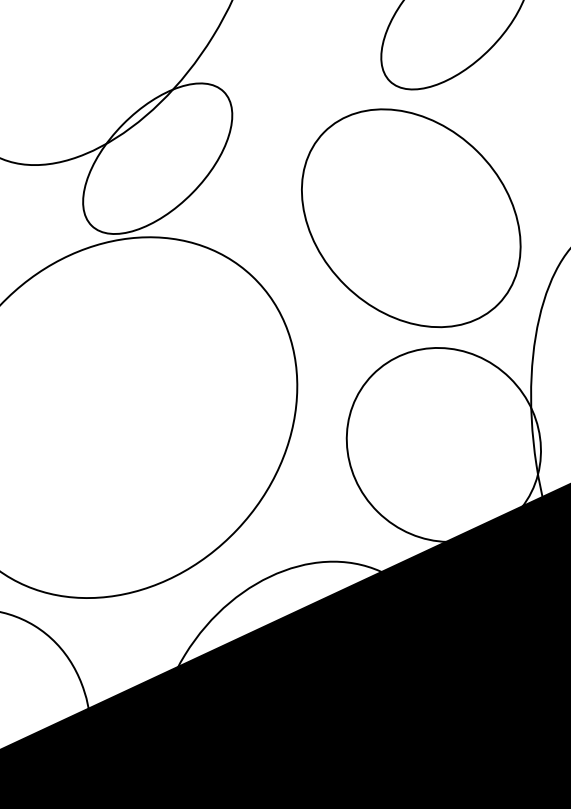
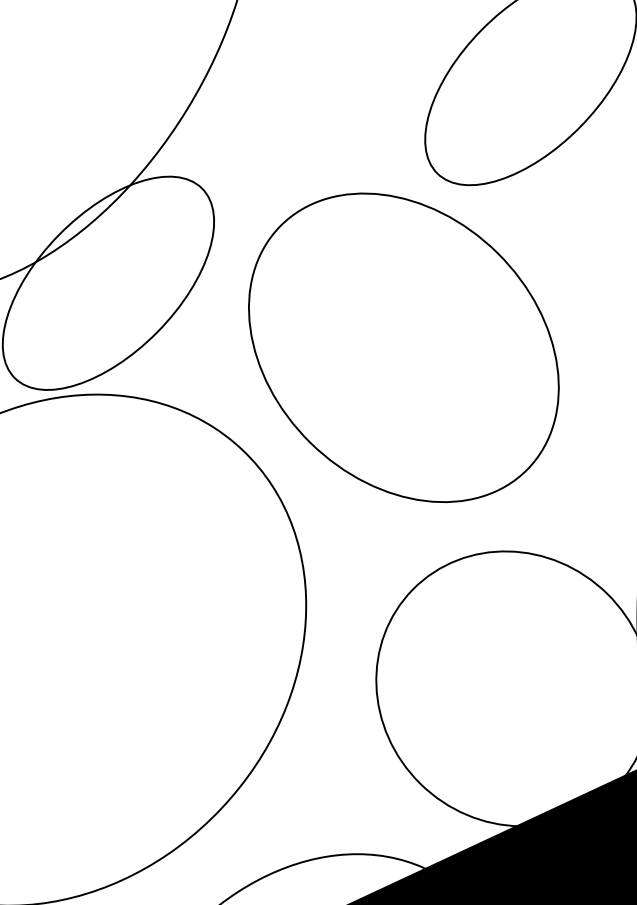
part: (411, 218) -> (404, 348), moved

